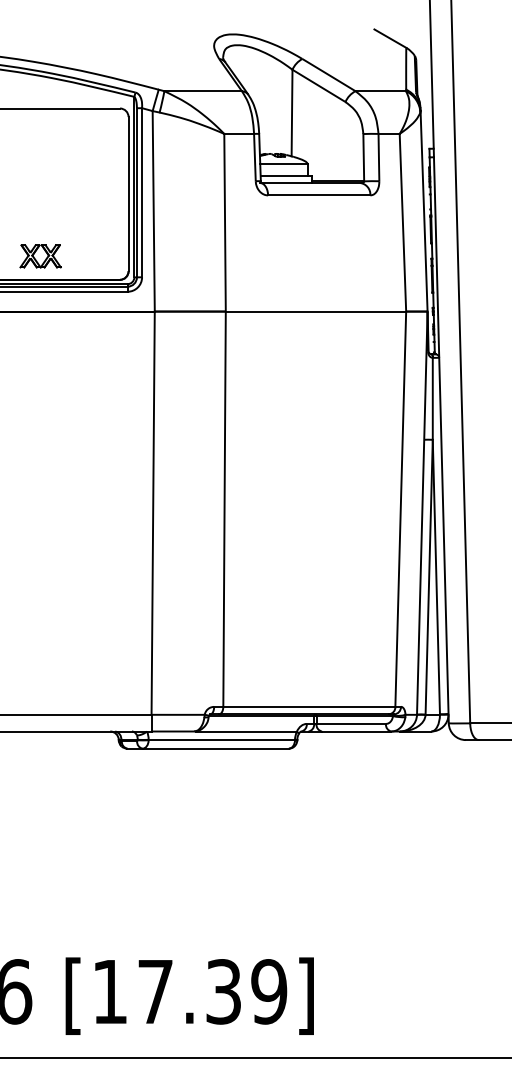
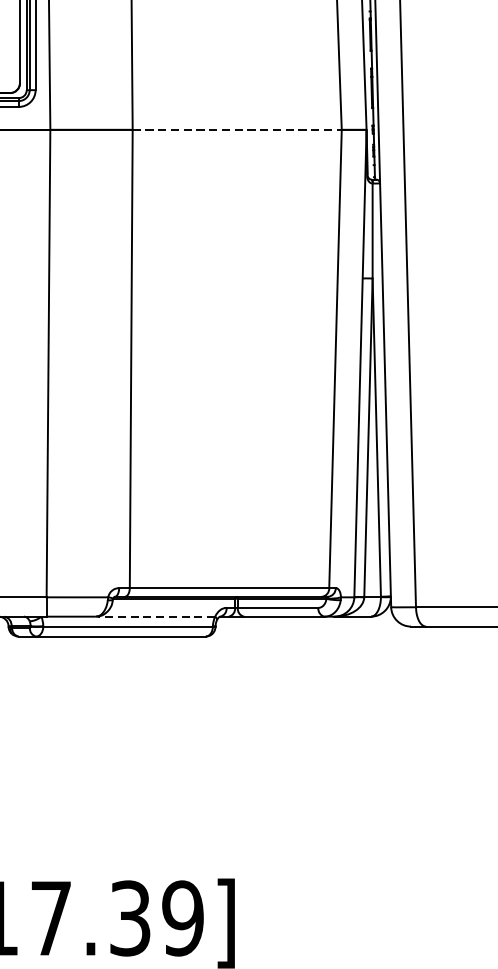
line: (316, 311) -> (237, 129), solid -> dashed
line: (246, 731) -> (156, 616), solid -> dashed

